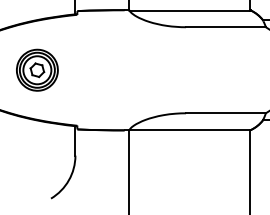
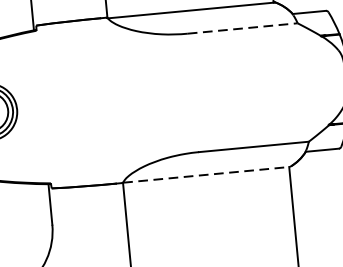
line: (225, 27) -> (242, 28), solid -> dashed
line: (189, 130) -> (206, 175), solid -> dashed

